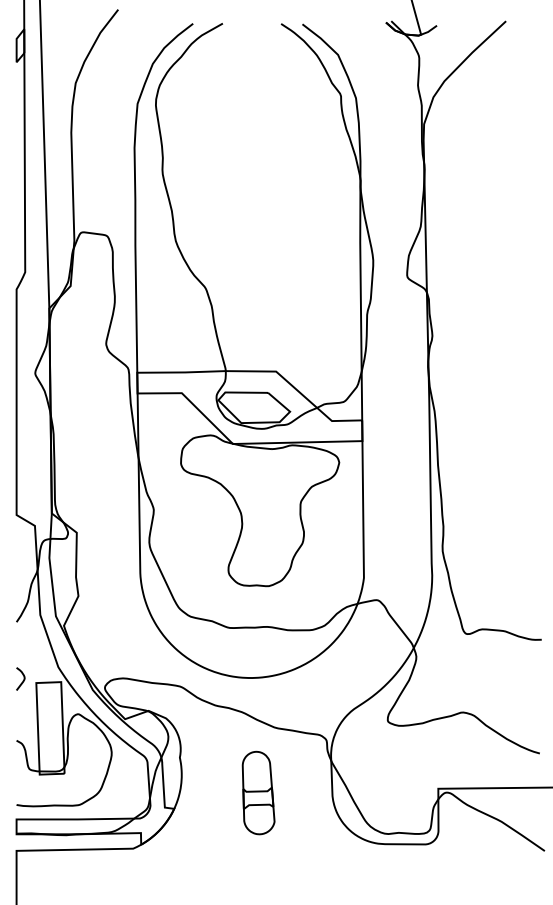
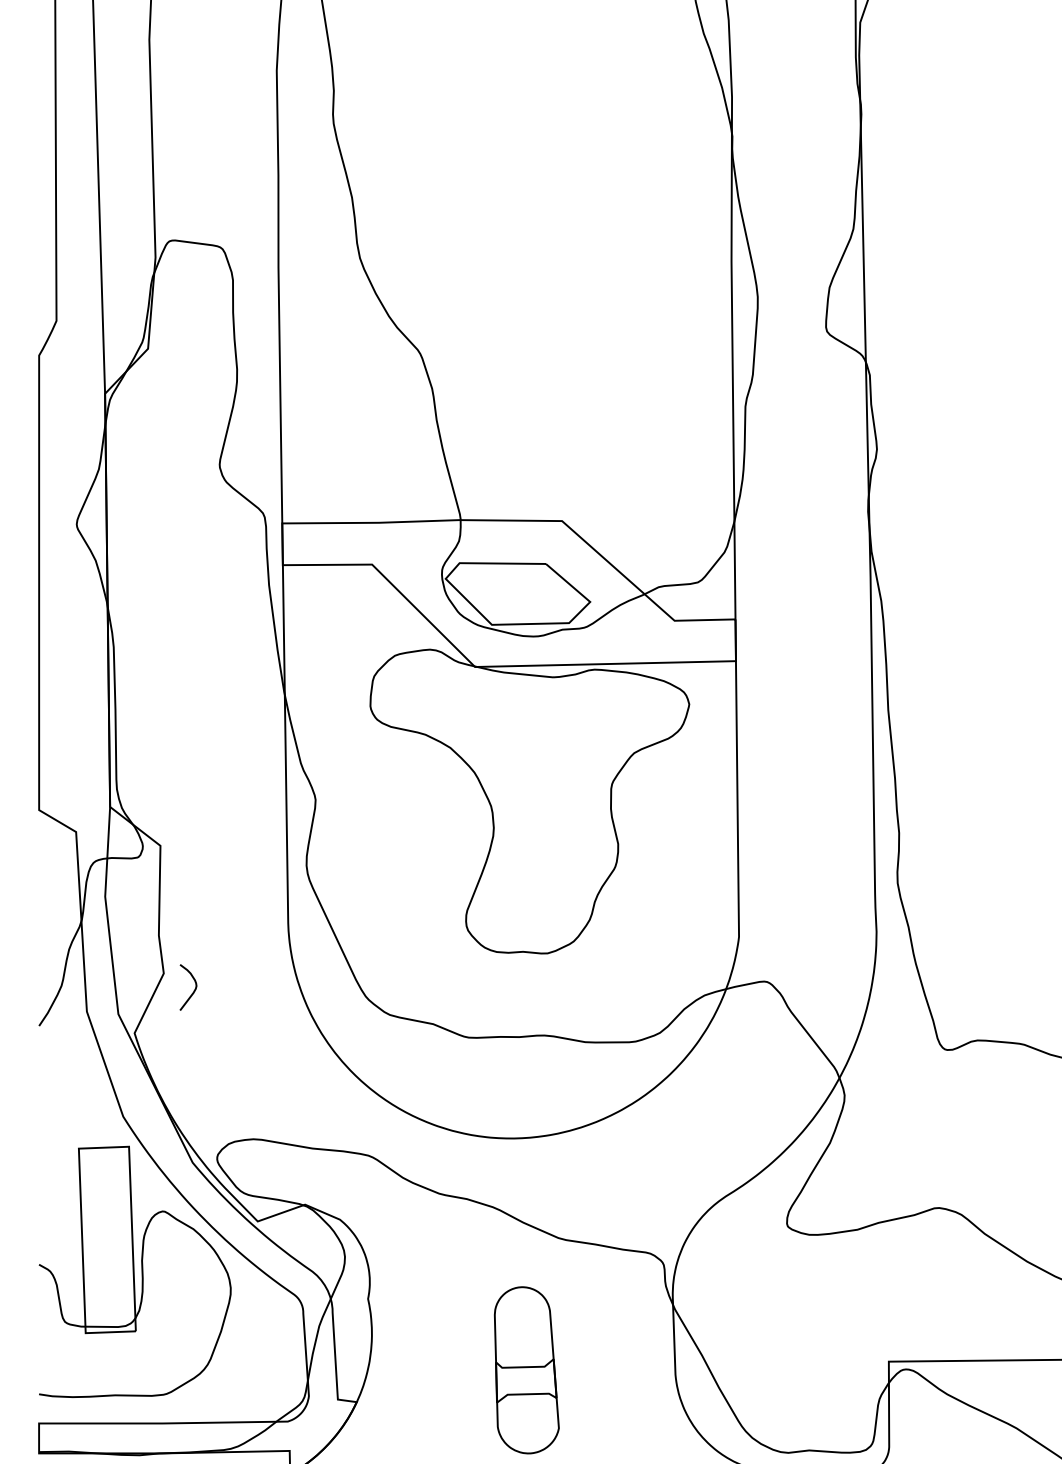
curve: (22, 680) -> (192, 990), moved

